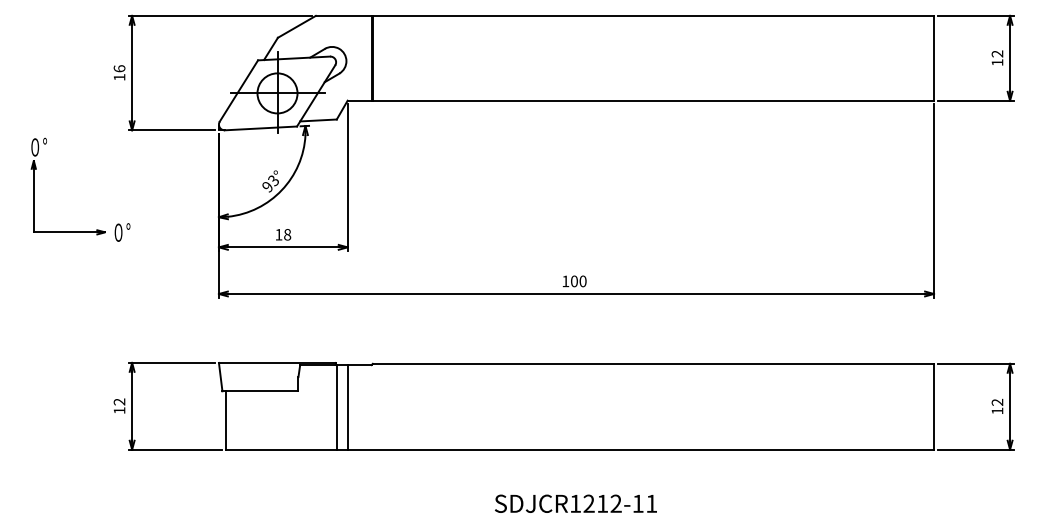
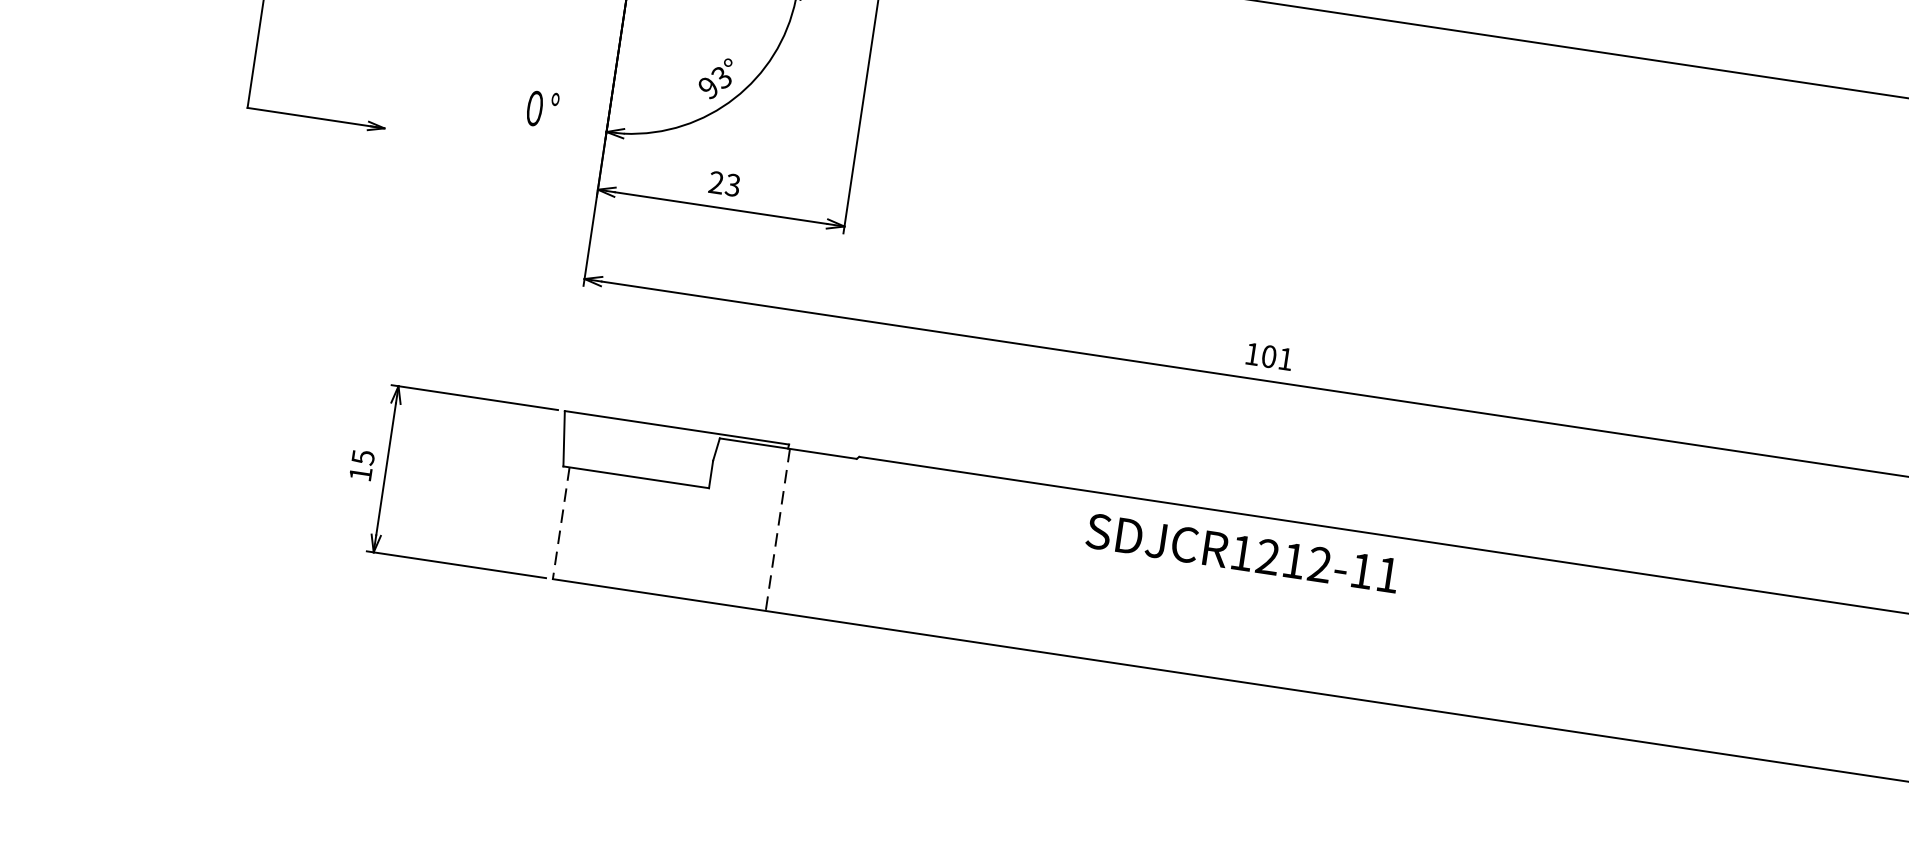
text: (122, 232) -> (542, 109), moved
text: (283, 234) -> (725, 183), 18 -> 23
text: (582, 281) -> (1284, 359), 100 -> 101
text: (119, 401) -> (363, 456), 12 -> 15
line: (336, 407) -> (777, 530), solid -> dashed
line: (347, 407) -> (798, 533), removed
line: (225, 420) -> (560, 523), solid -> dashed
text: (575, 503) -> (1241, 552), moved

